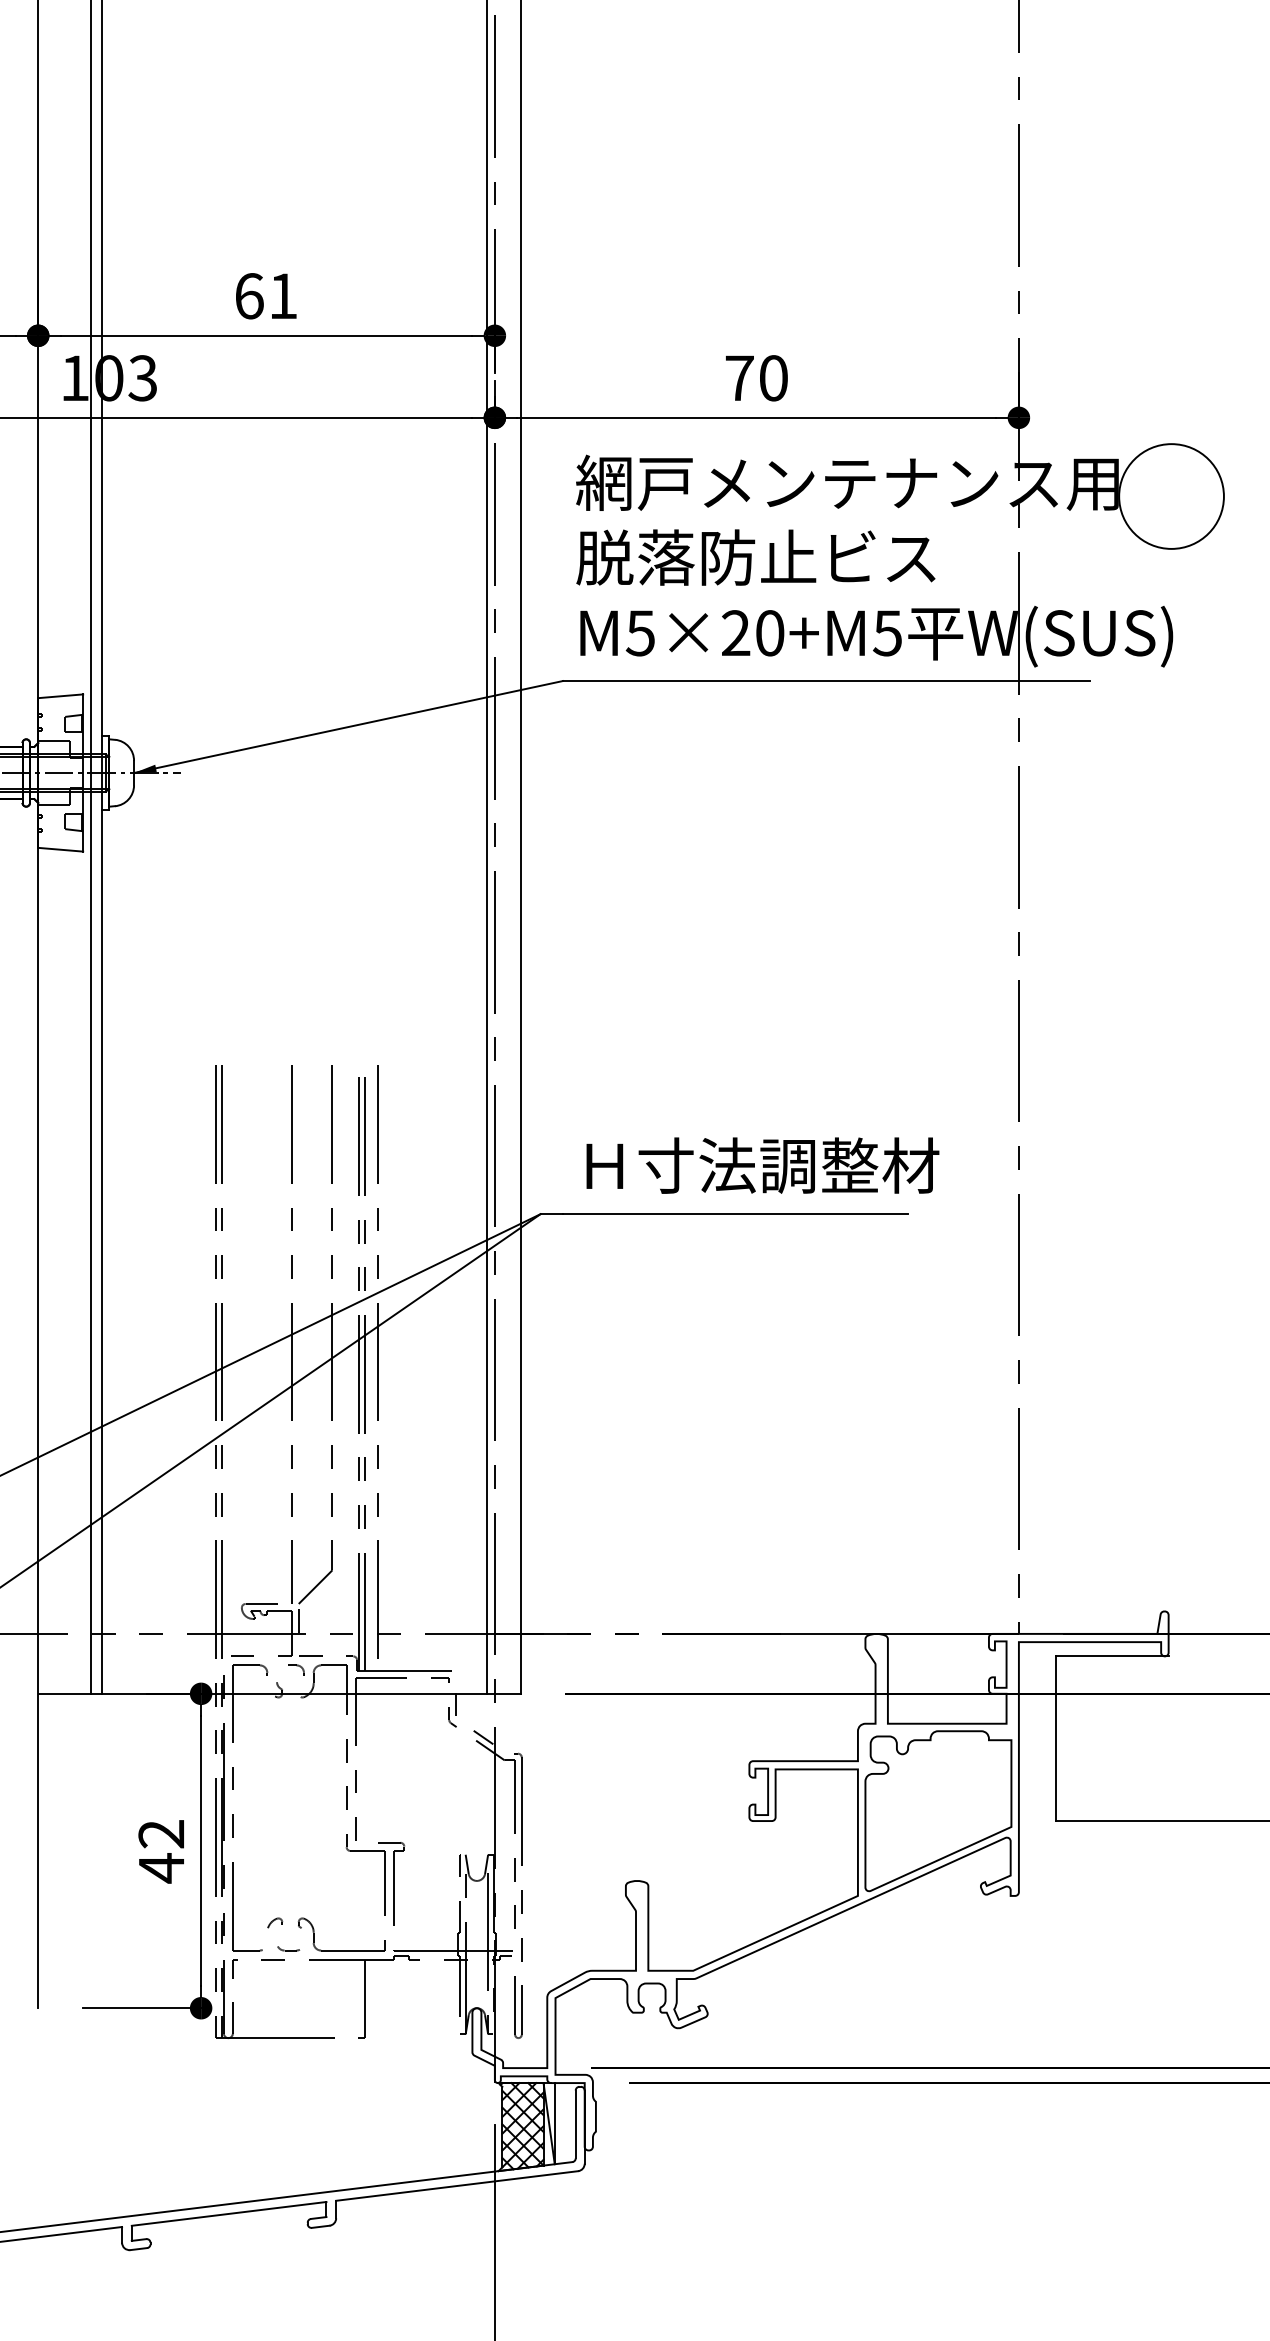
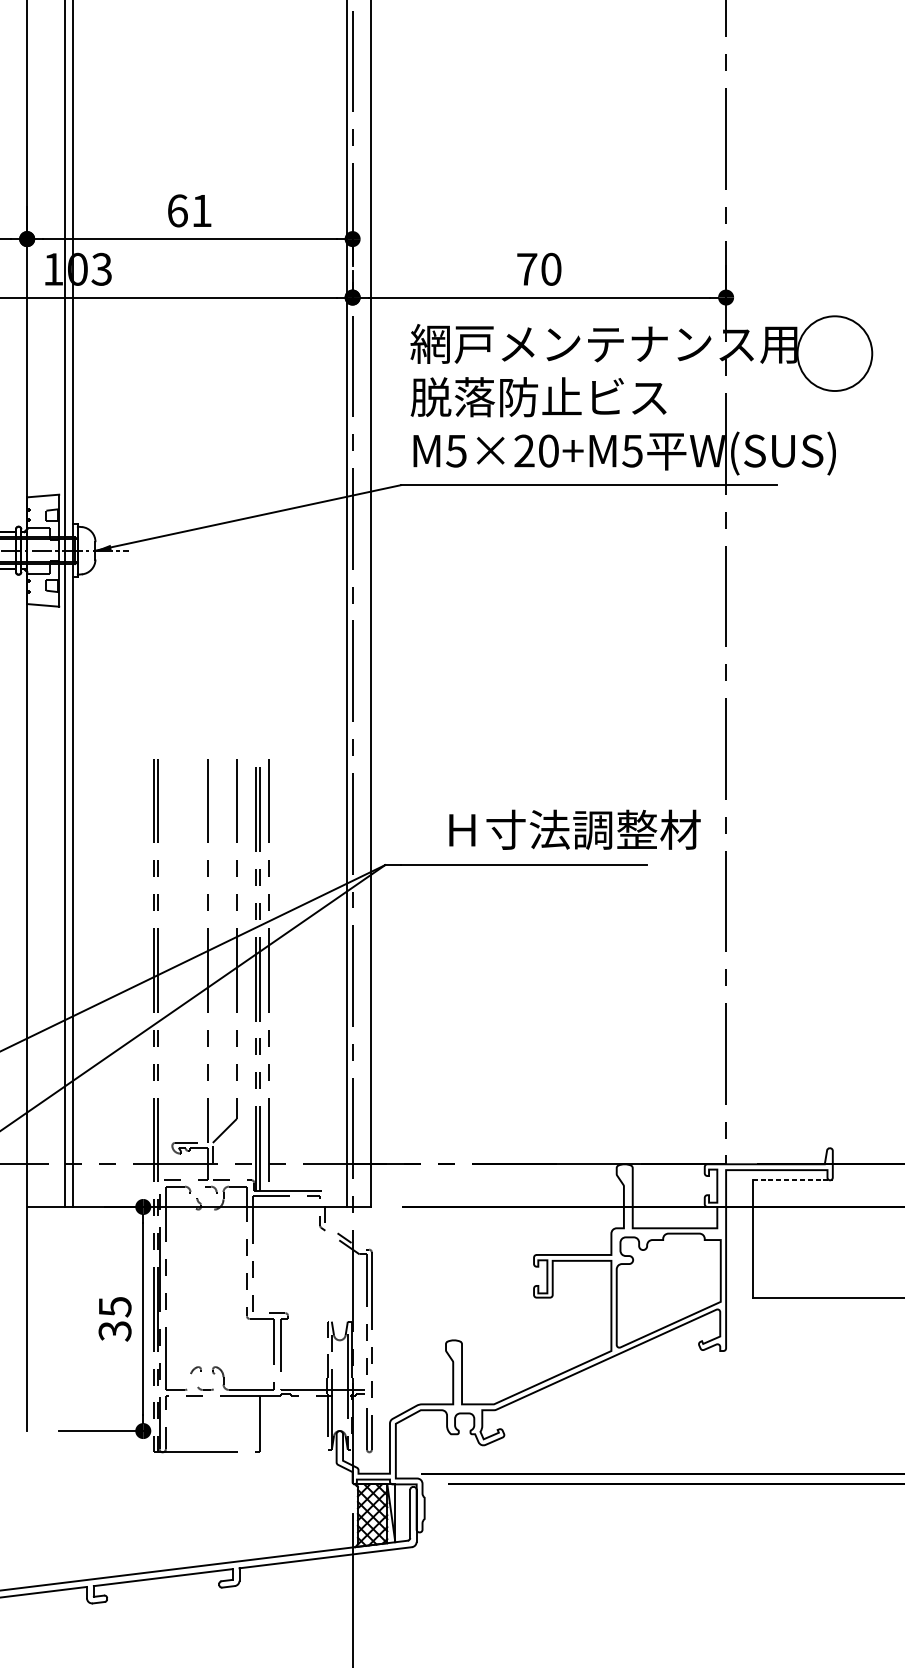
text: (762, 1165) -> (574, 829), moved
line: (1112, 1656) -> (792, 1180), solid -> dashed
text: (161, 1851) -> (115, 1319), 42 -> 35

